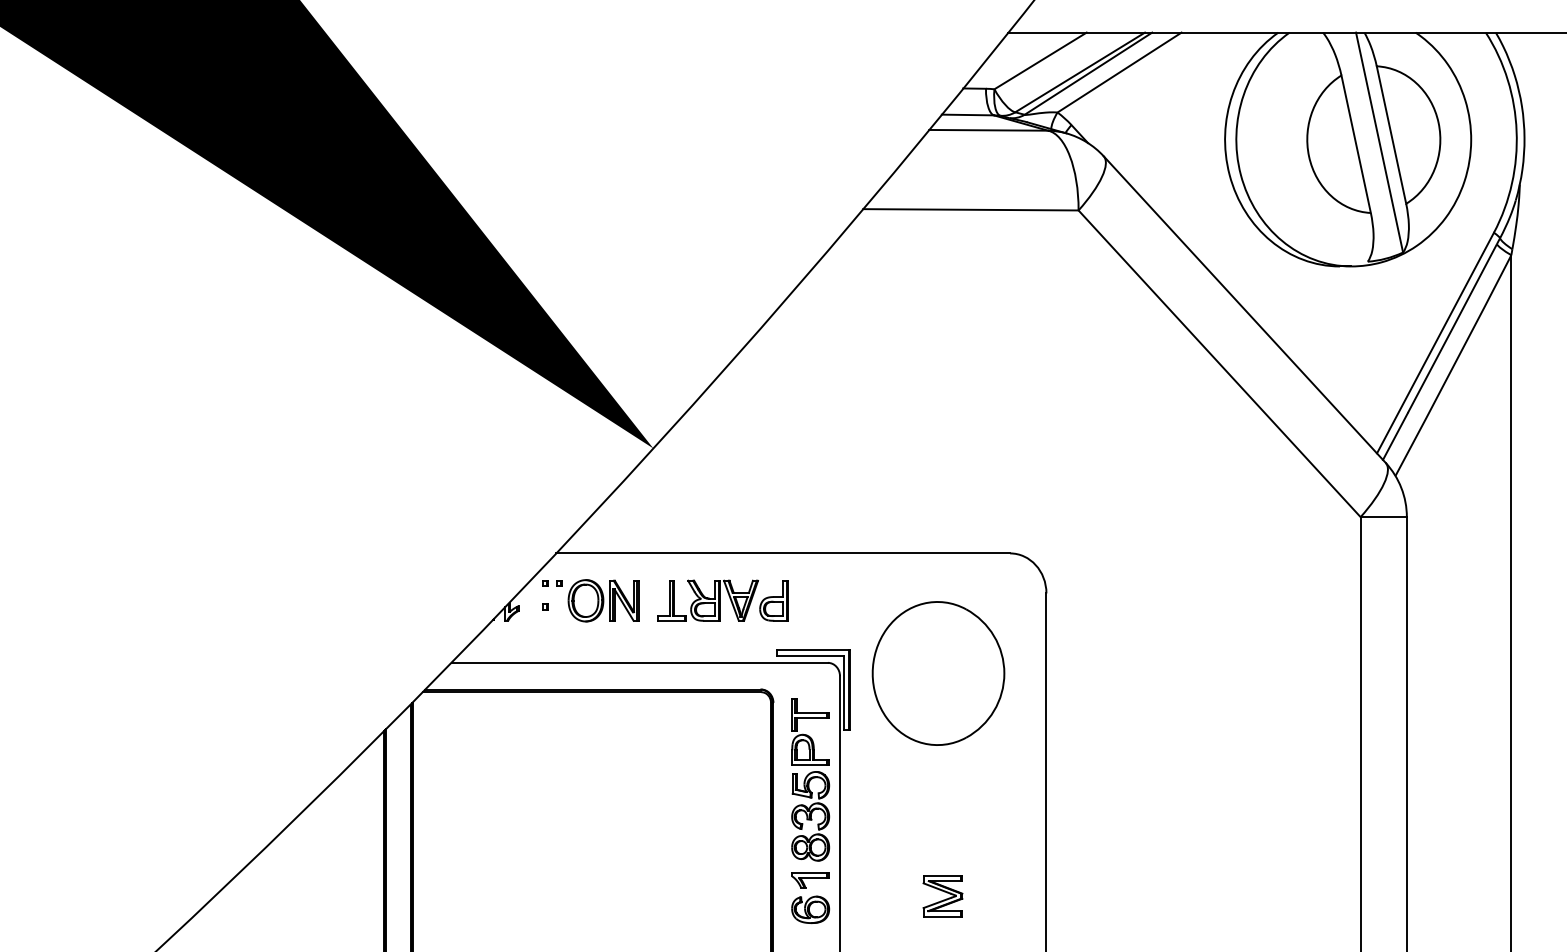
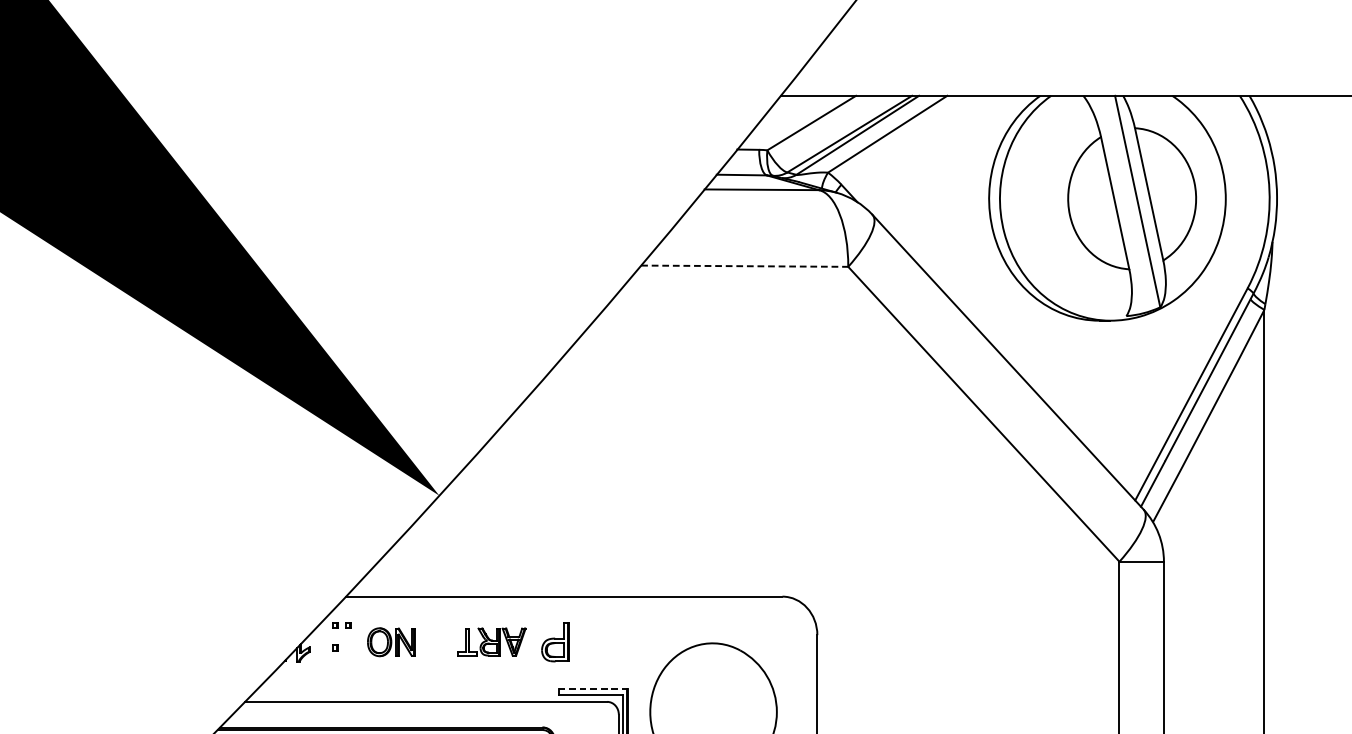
line: (970, 209) -> (744, 265), solid -> dashed
part: (603, 600) -> (391, 641), size x0.7
part: (707, 600) -> (491, 641), size x0.7
line: (814, 649) -> (594, 689), solid -> dashed

